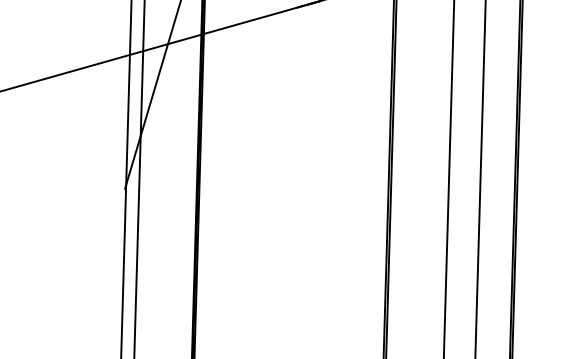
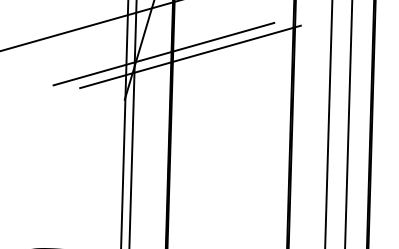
line: (186, 115) -> (163, 53), added
line: (229, 120) -> (190, 56), added

